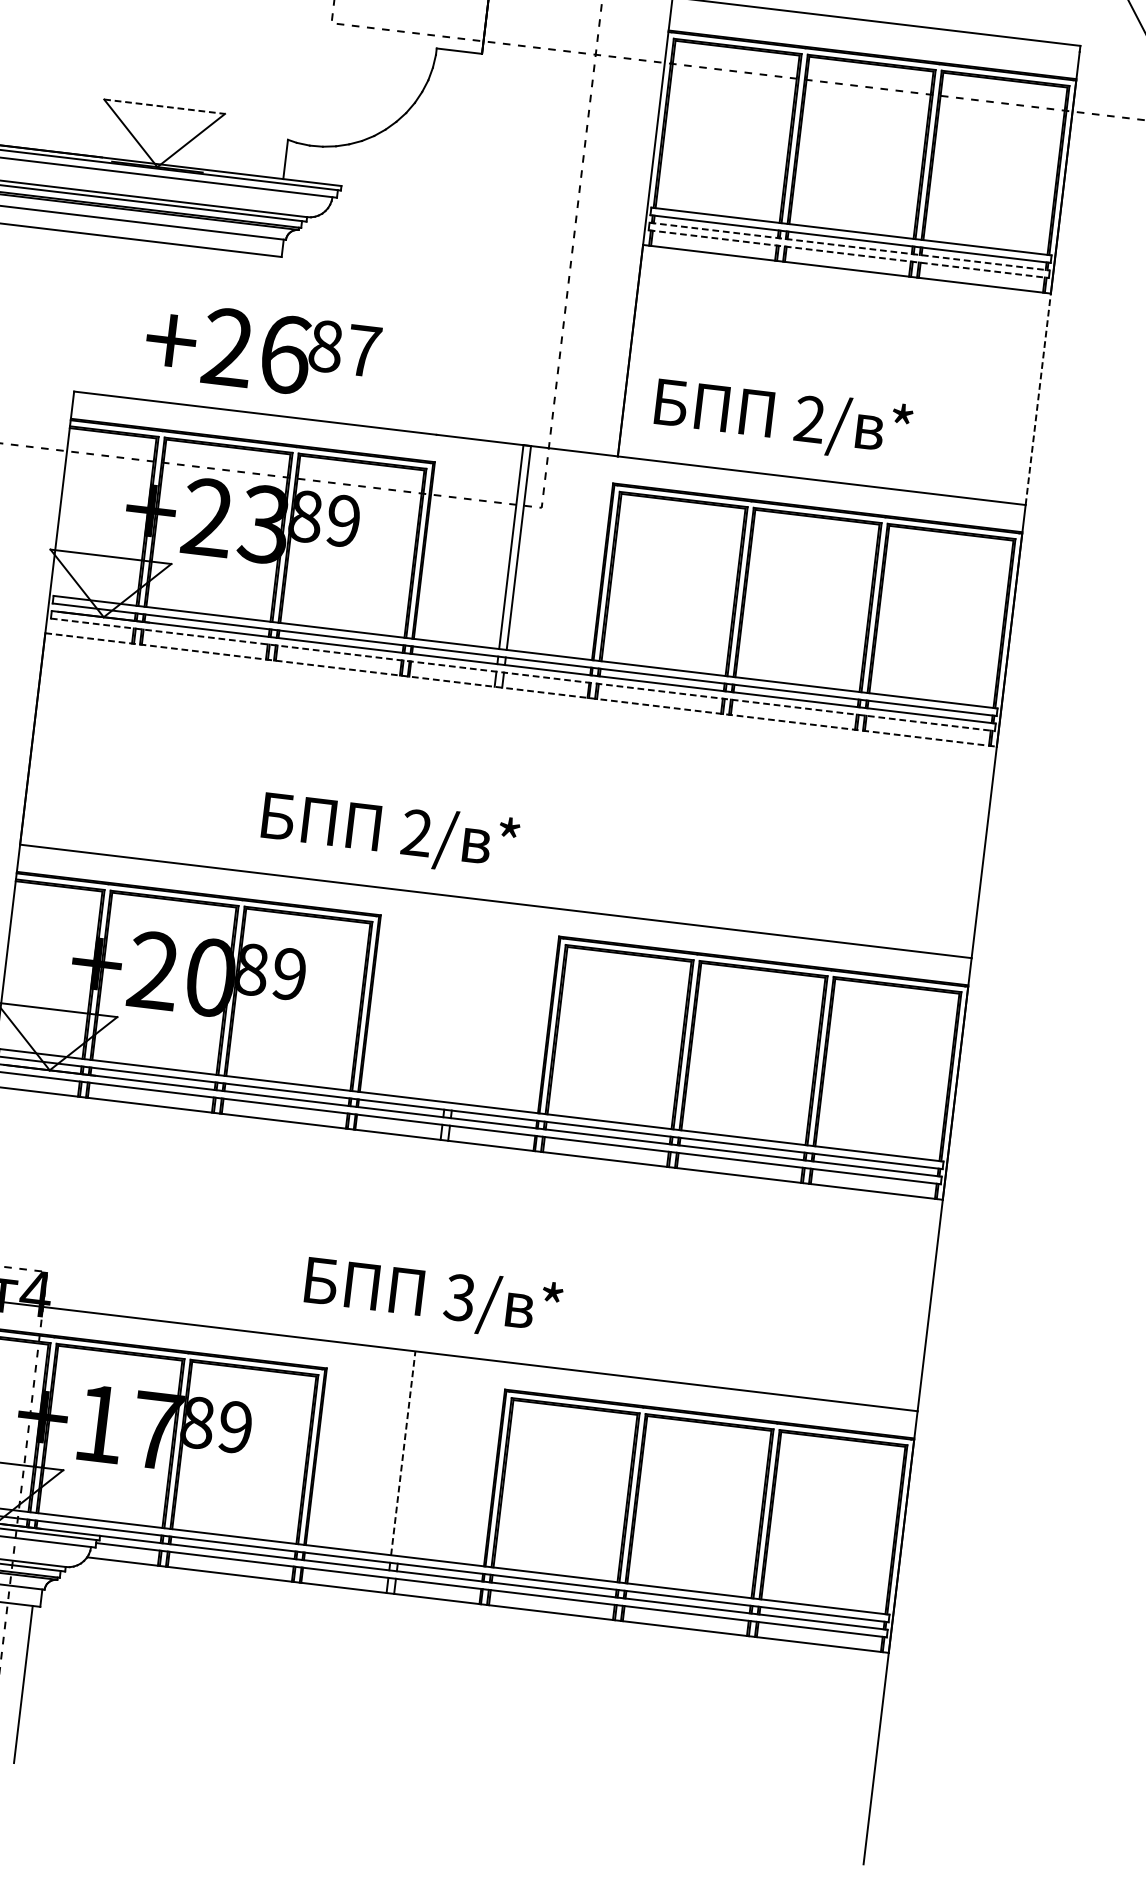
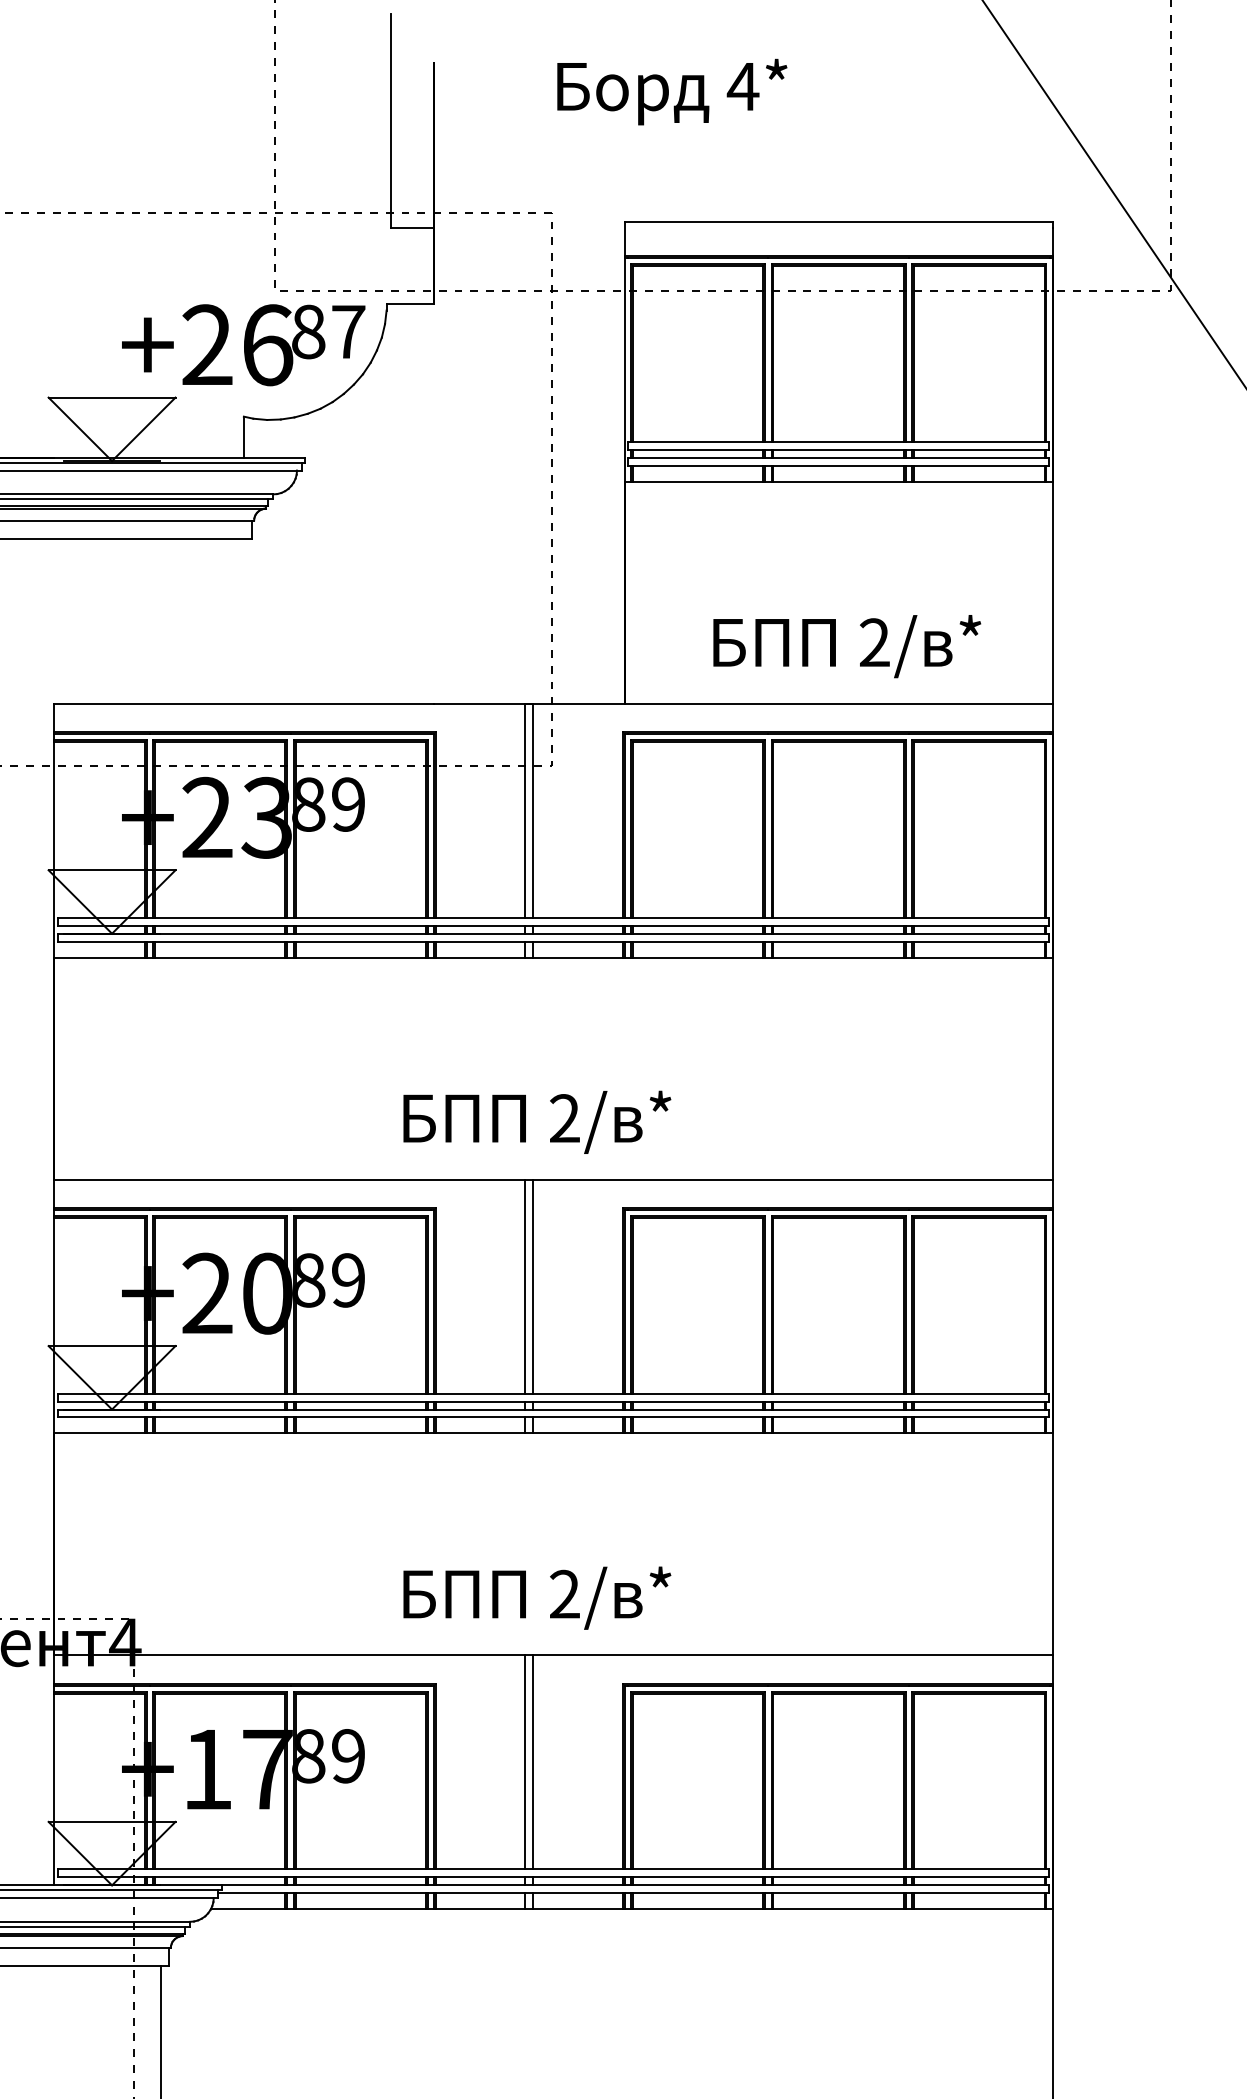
line: (165, 106) -> (112, 397), dashed -> solid
line: (850, 246) -> (839, 457), dashed -> solid
line: (849, 253) -> (839, 465), dashed -> solid
text: (262, 351) -> (243, 345), moved
line: (1038, 399) -> (1052, 592), dashed -> solid
text: (783, 419) -> (847, 646), moved
line: (523, 674) -> (553, 941), dashed -> solid
line: (521, 689) -> (553, 957), dashed -> solid
text: (390, 832) -> (537, 1121), moved
line: (457, 1000) -> (525, 1286), added
line: (465, 1001) -> (533, 1286), added
text: (459, 1297) -> (564, 1594), 3/ -> 2/
line: (403, 1452) -> (525, 1761), dashed -> solid
line: (410, 1454) -> (533, 1762), added

